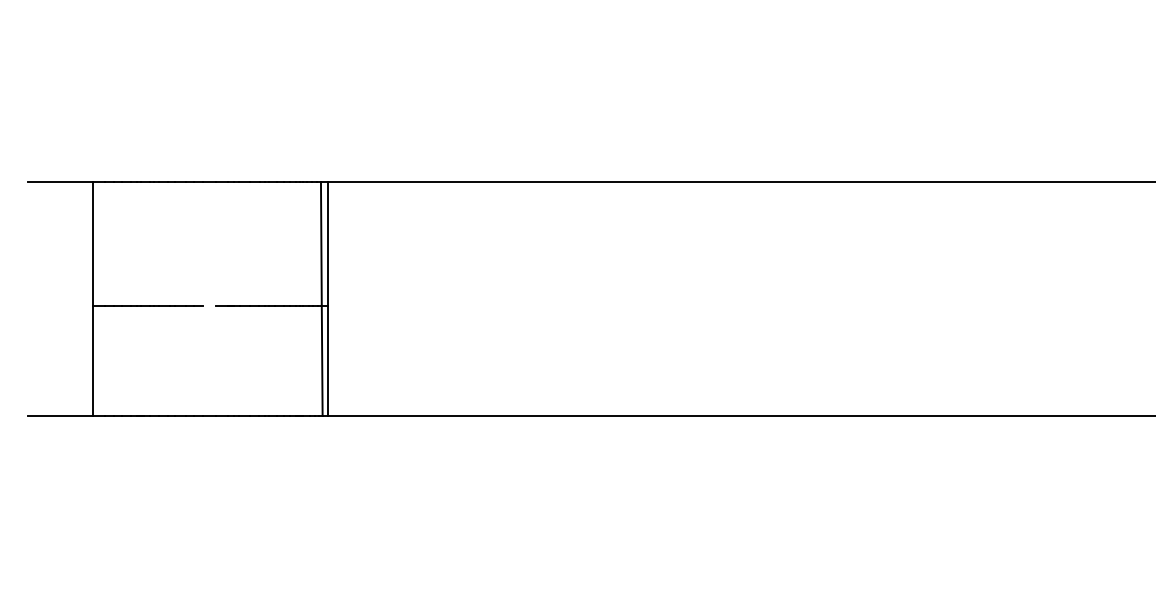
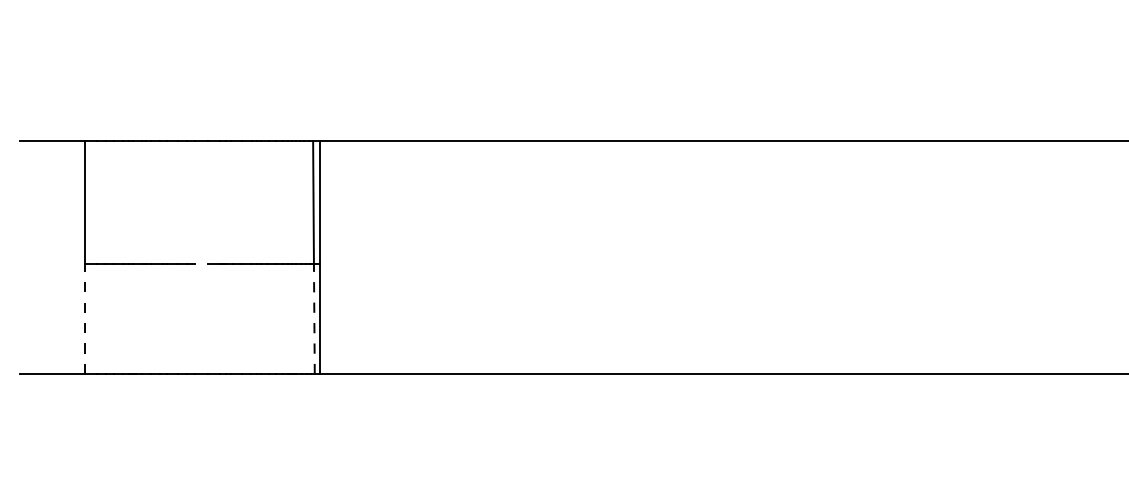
line: (92, 360) -> (84, 319), solid -> dashed
line: (322, 360) -> (314, 319), solid -> dashed

